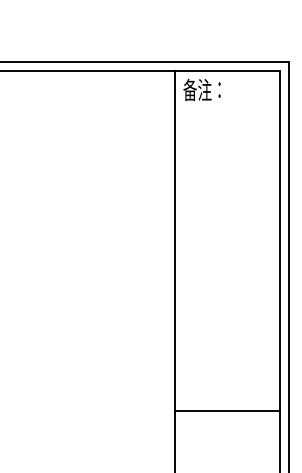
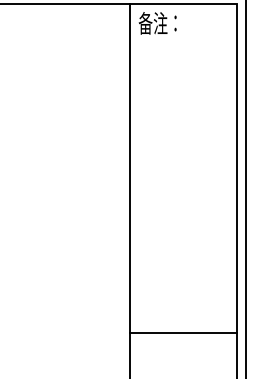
line: (227, 410) -> (183, 333), moved

